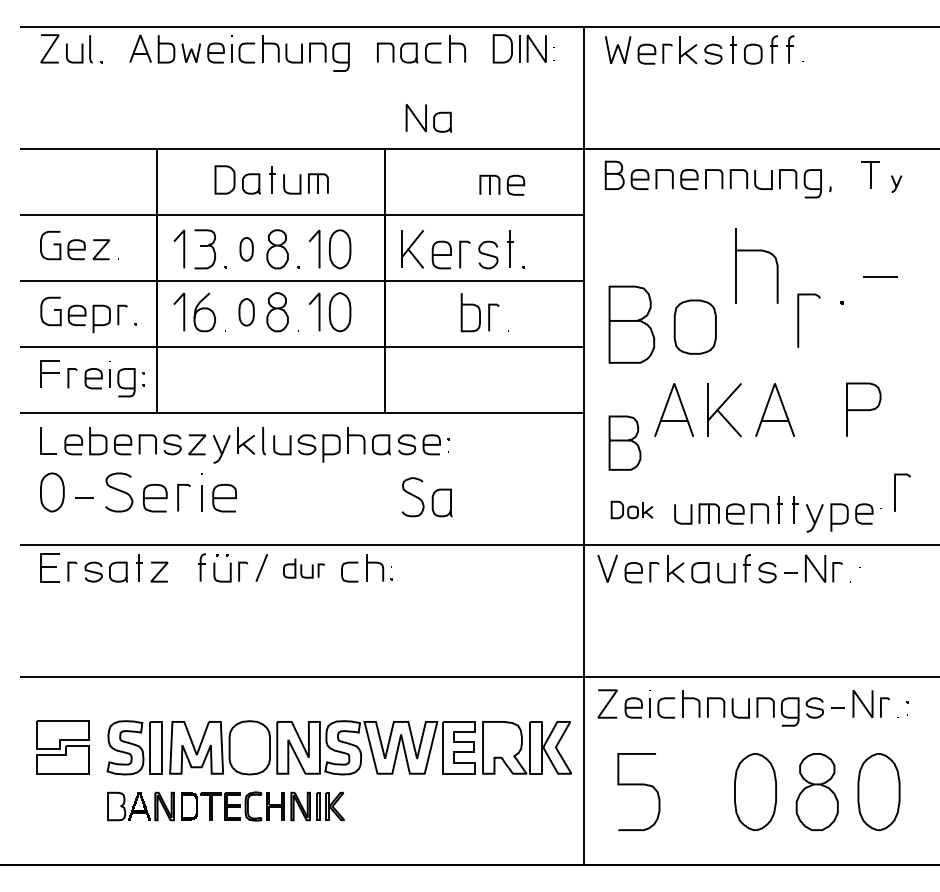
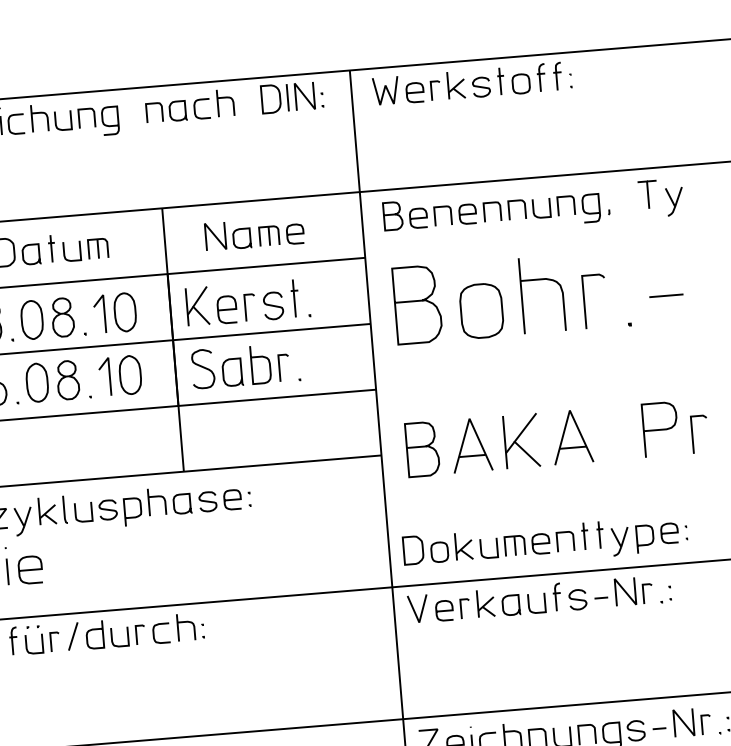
part: (428, 118) -> (227, 235), moved
part: (896, 183) -> (674, 201), size x1.67
part: (246, 249) -> (31, 320), size x1.67
part: (246, 312) -> (37, 383), size x1.43
line: (799, 320) -> (585, 301), moved
curve: (631, 321) -> (416, 301), moved
part: (694, 326) -> (480, 310), moved
curve: (624, 441) -> (421, 447), moved
line: (895, 492) -> (692, 434), moved
part: (426, 497) -> (216, 368), moved
part: (631, 509) -> (437, 547), size x1.67
part: (303, 568) -> (114, 633), size x1.43

